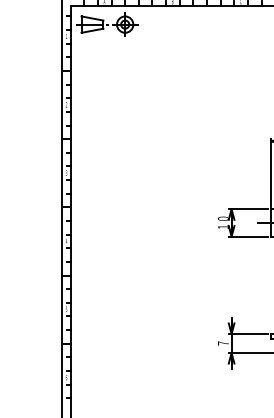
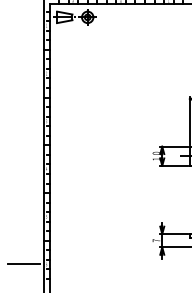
line: (33, 376) -> (23, 263), added

